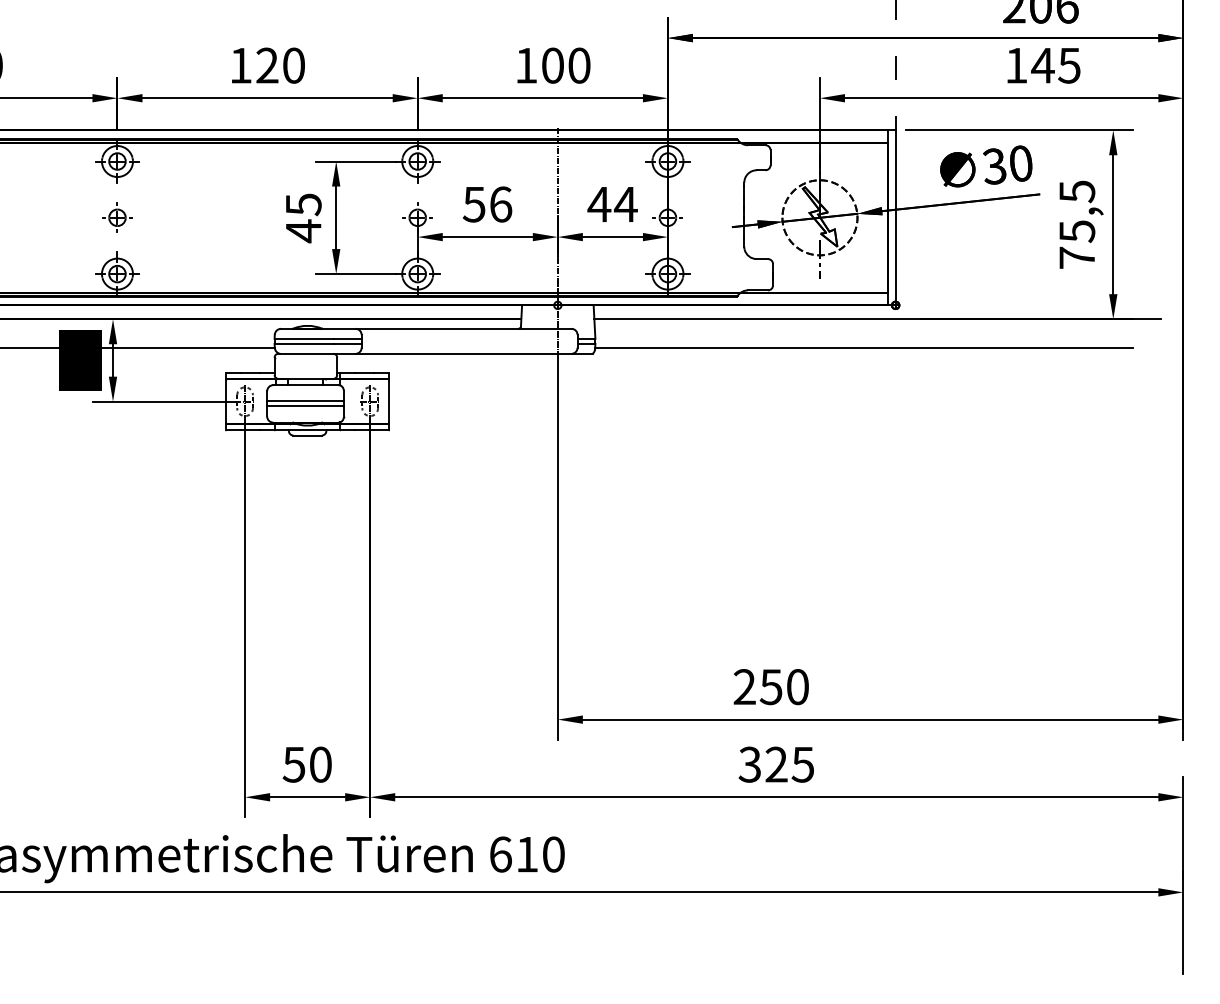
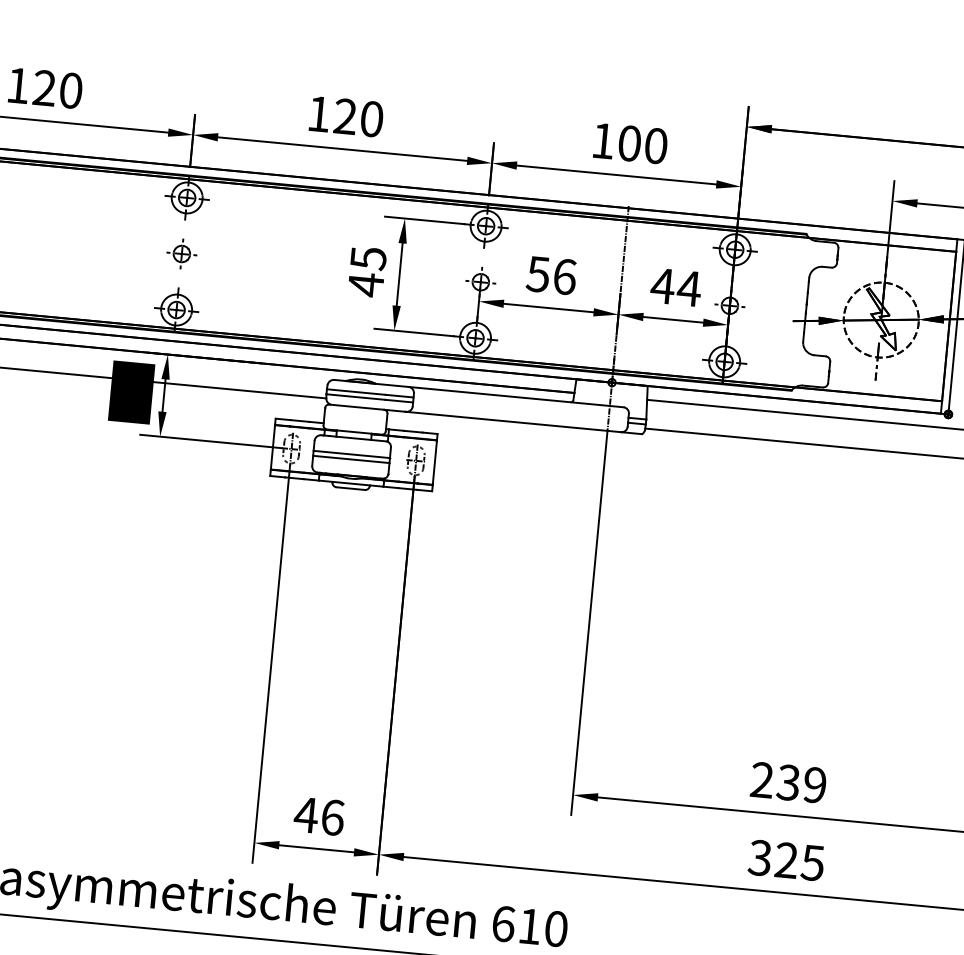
text: (784, 687) -> (801, 784), 250 -> 239
text: (307, 764) -> (319, 816), 50 -> 46

